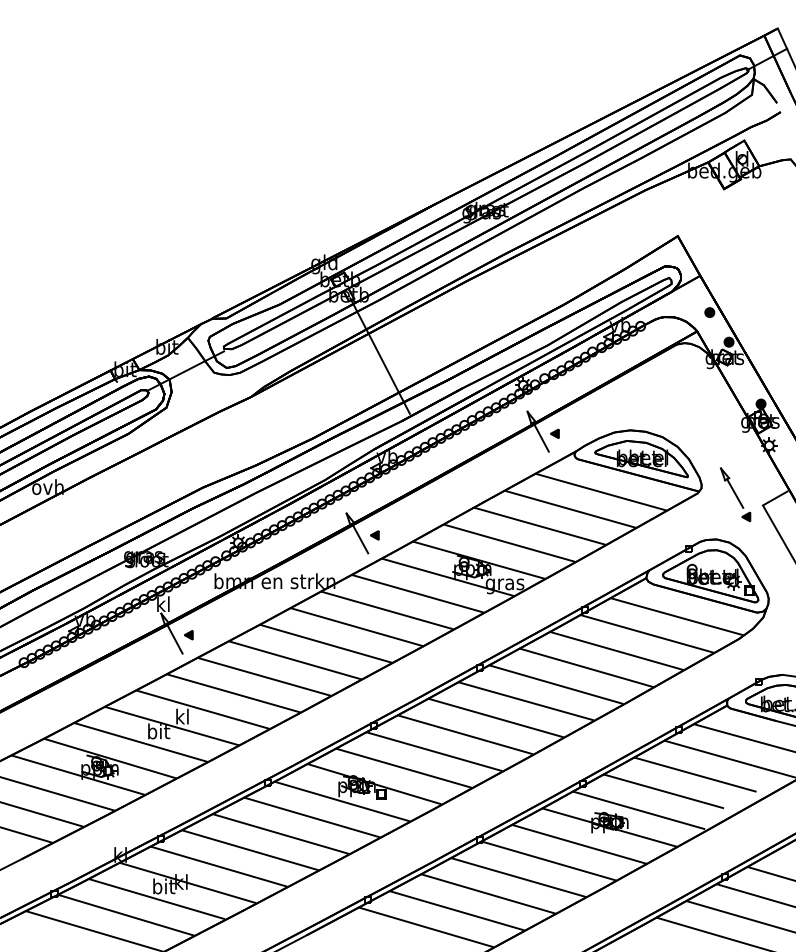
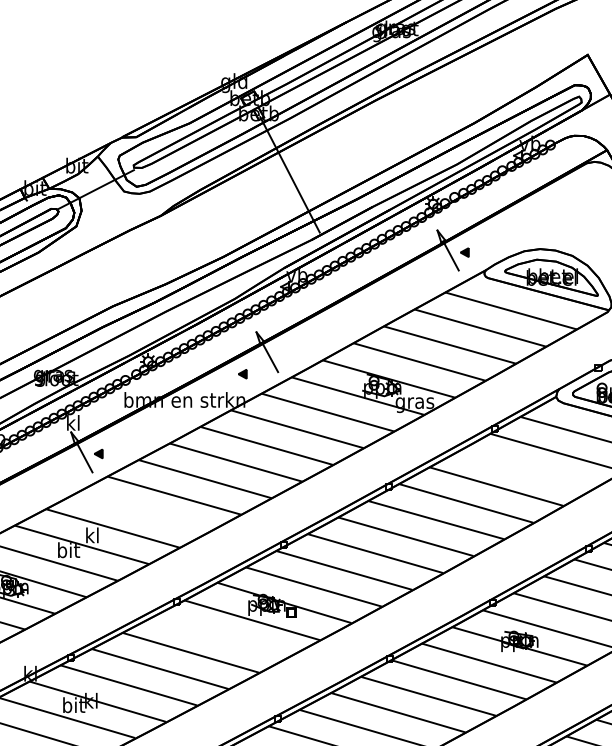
part: (374, 535) -> (242, 374), moved
line: (616, 650) -> (526, 469), removed
line: (233, 693) -> (143, 512), removed
line: (311, 817) -> (221, 636), removed

